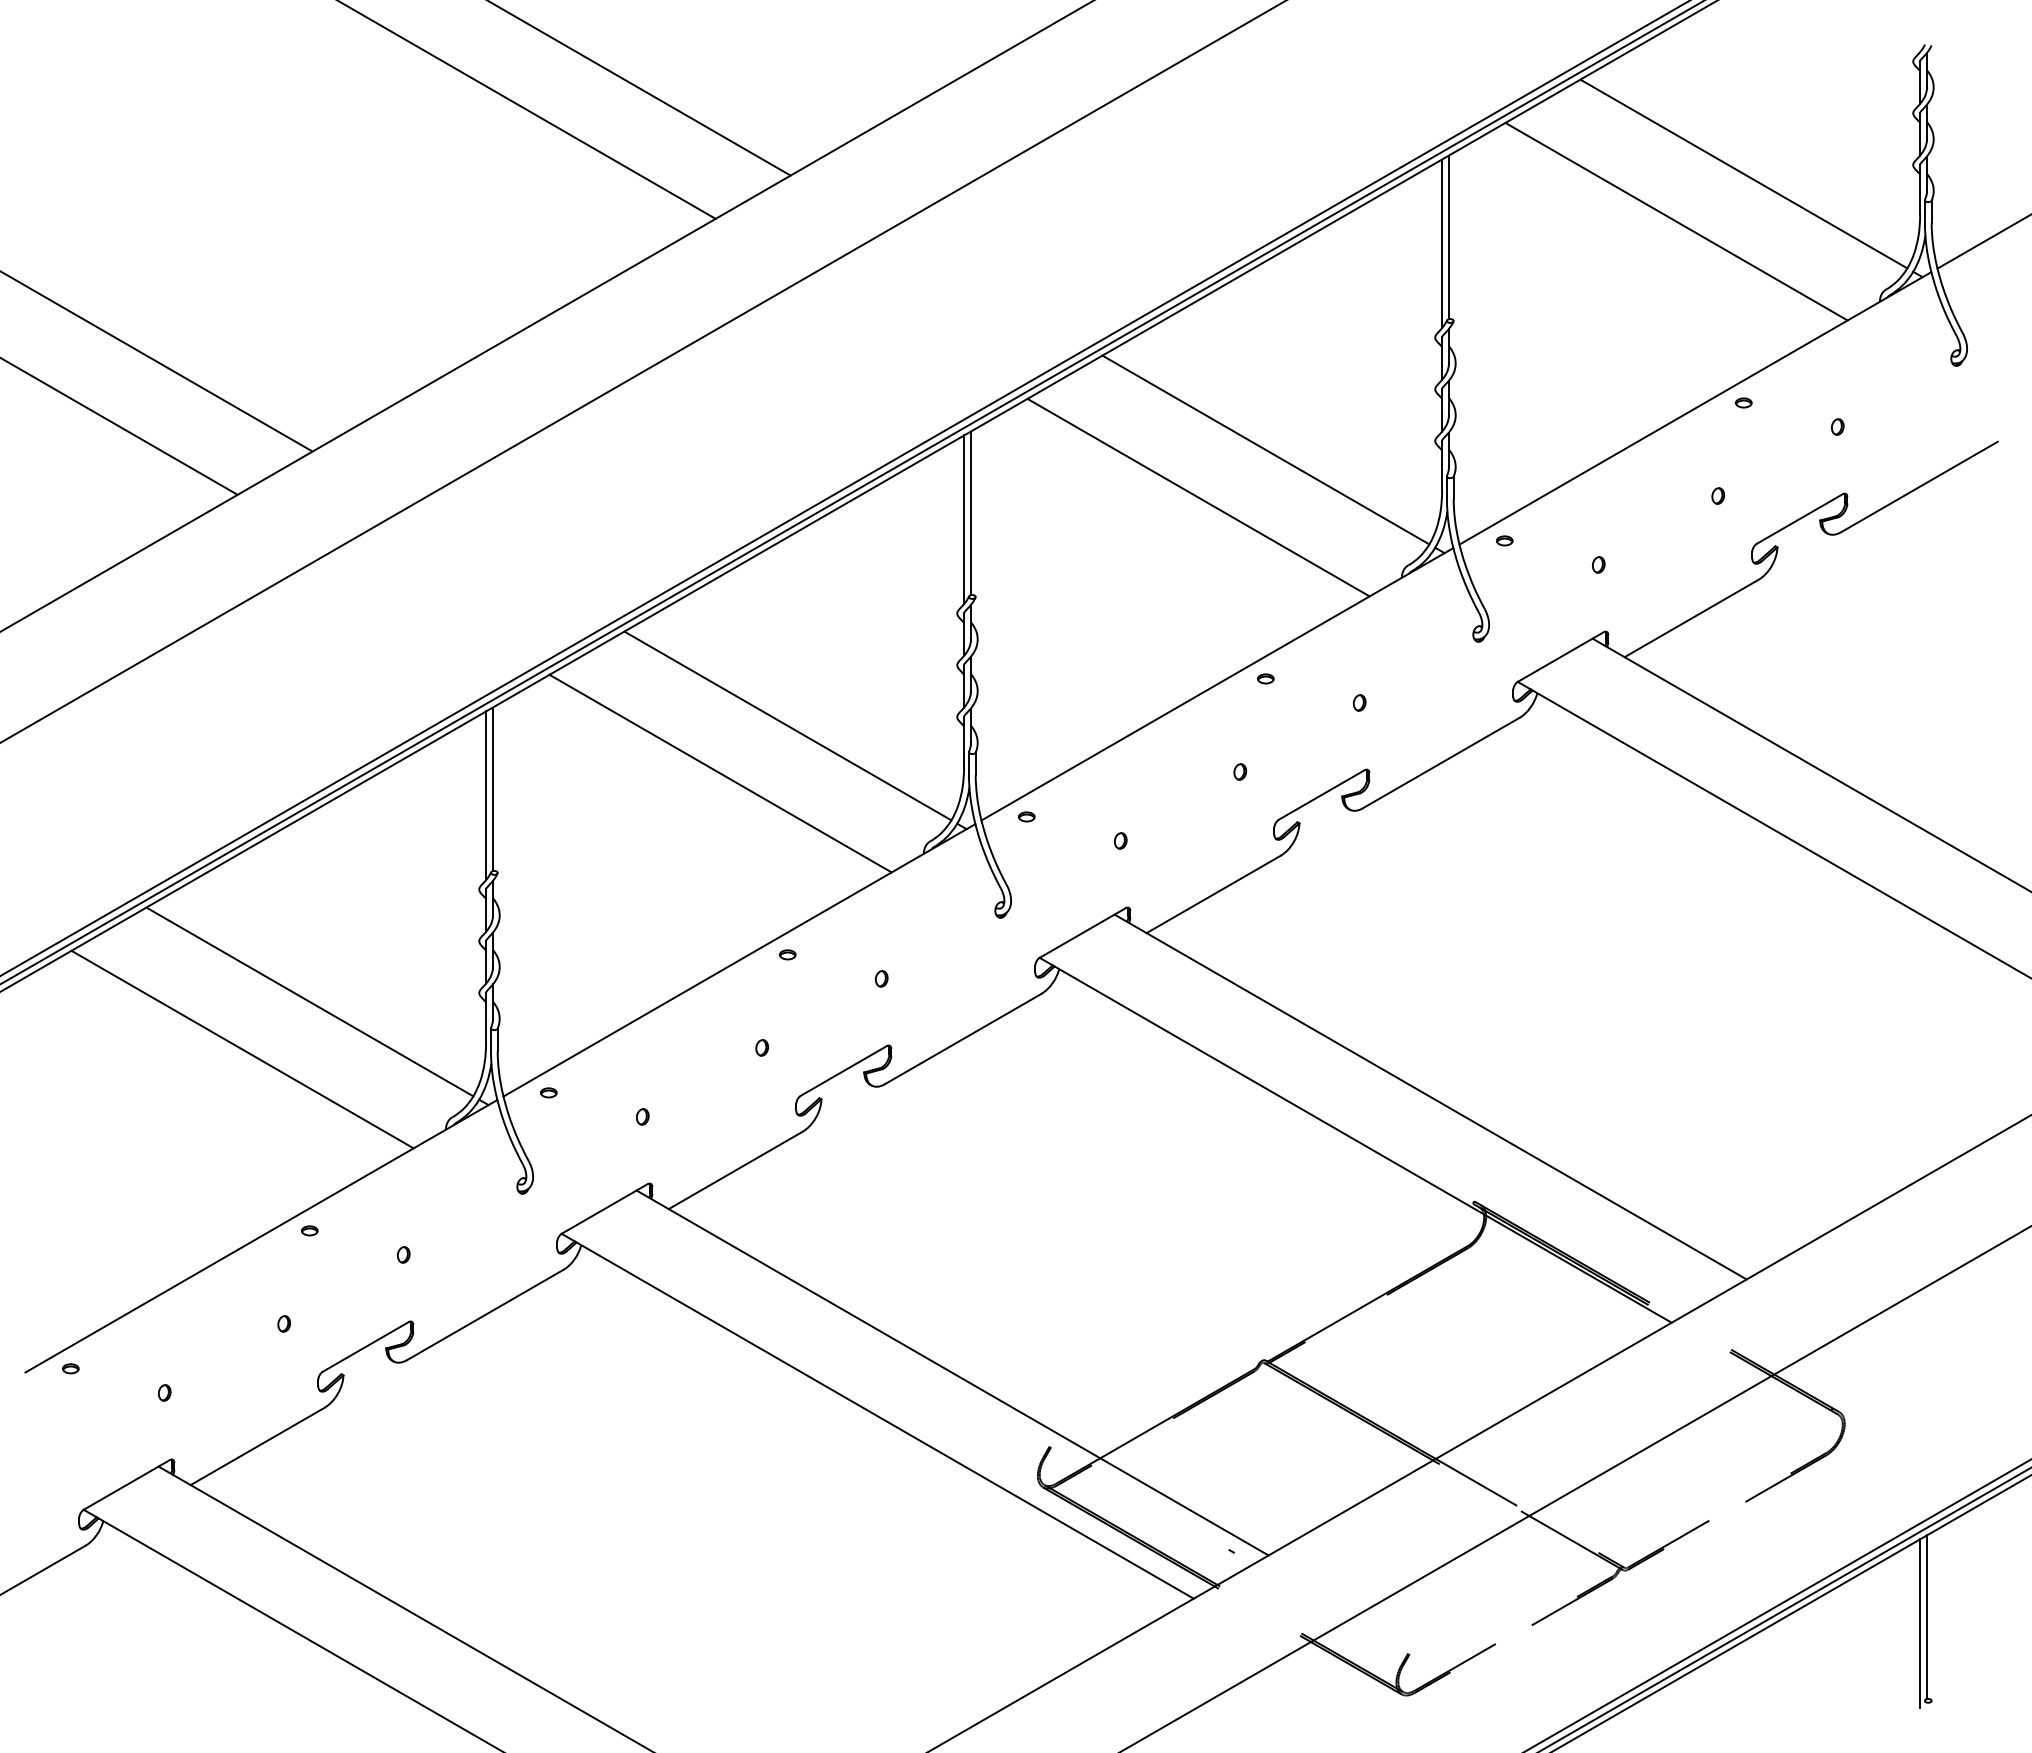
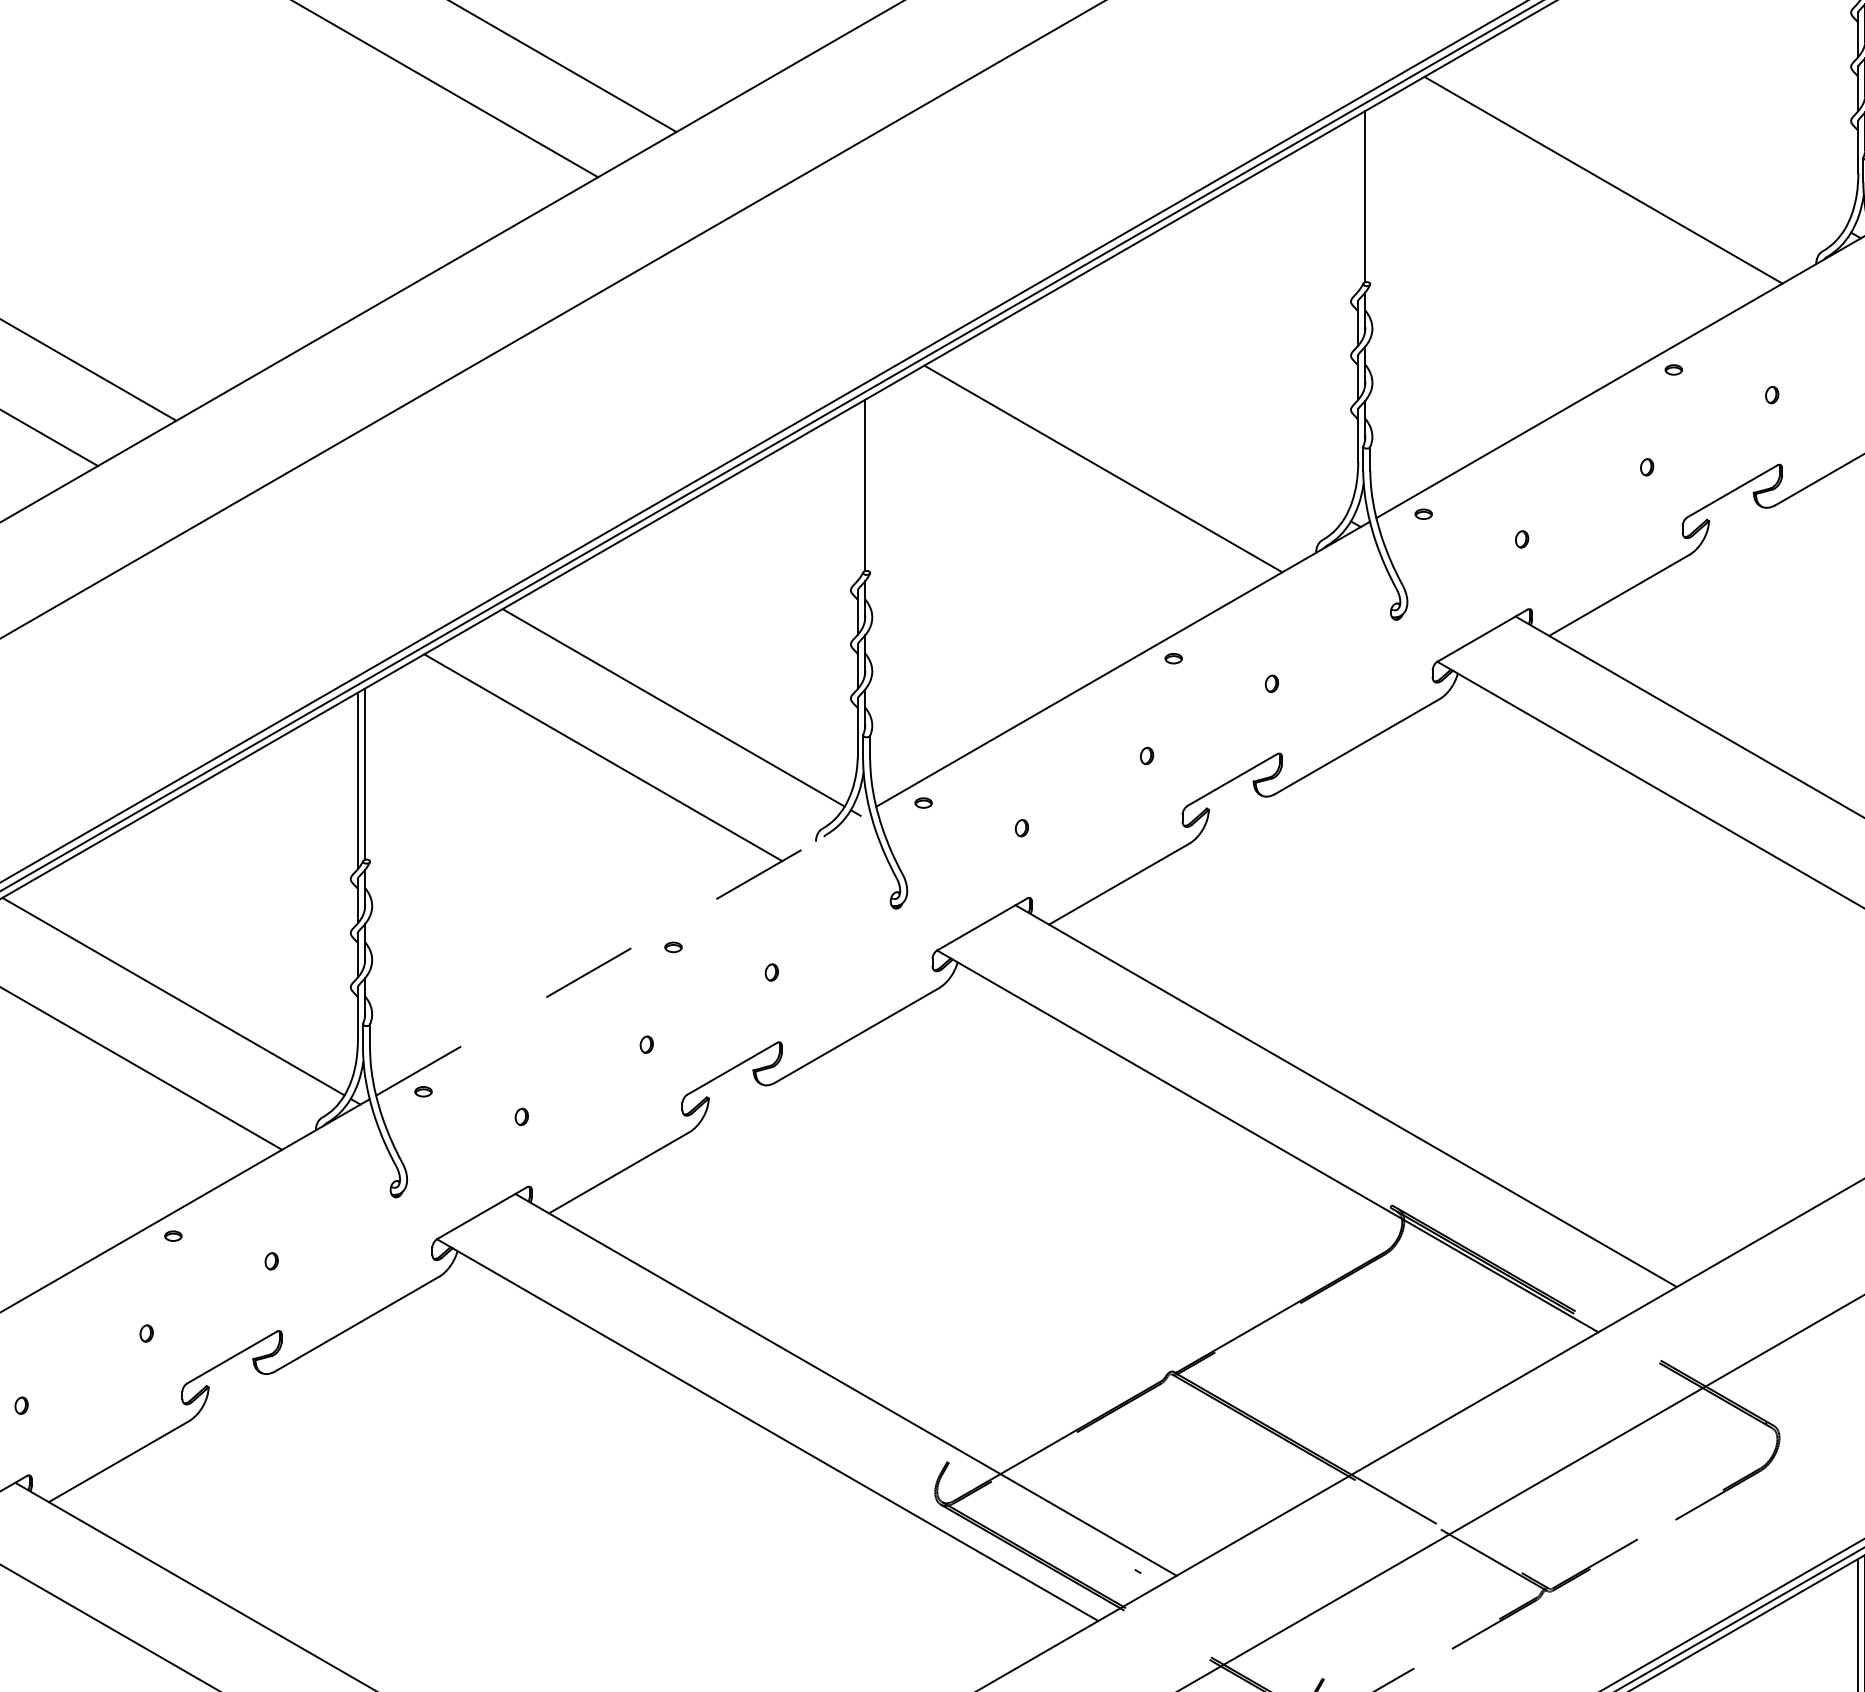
line: (1743, 173) -> (1673, 129), removed
line: (1442, 243) -> (1358, 203), removed
line: (1265, 449) -> (1173, 418), removed
line: (964, 519) -> (858, 491), removed
line: (739, 960) -> (623, 953), solid -> dashed

